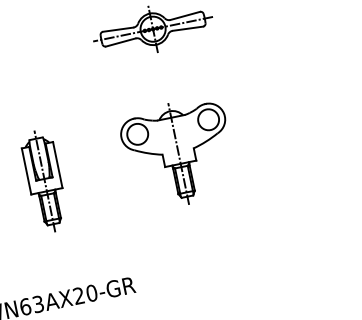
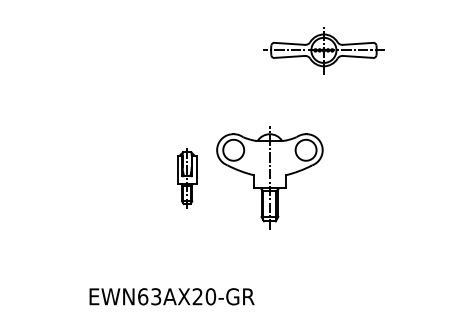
part: (178, 153) -> (269, 177), moved
part: (44, 181) -> (186, 177), size x0.6

